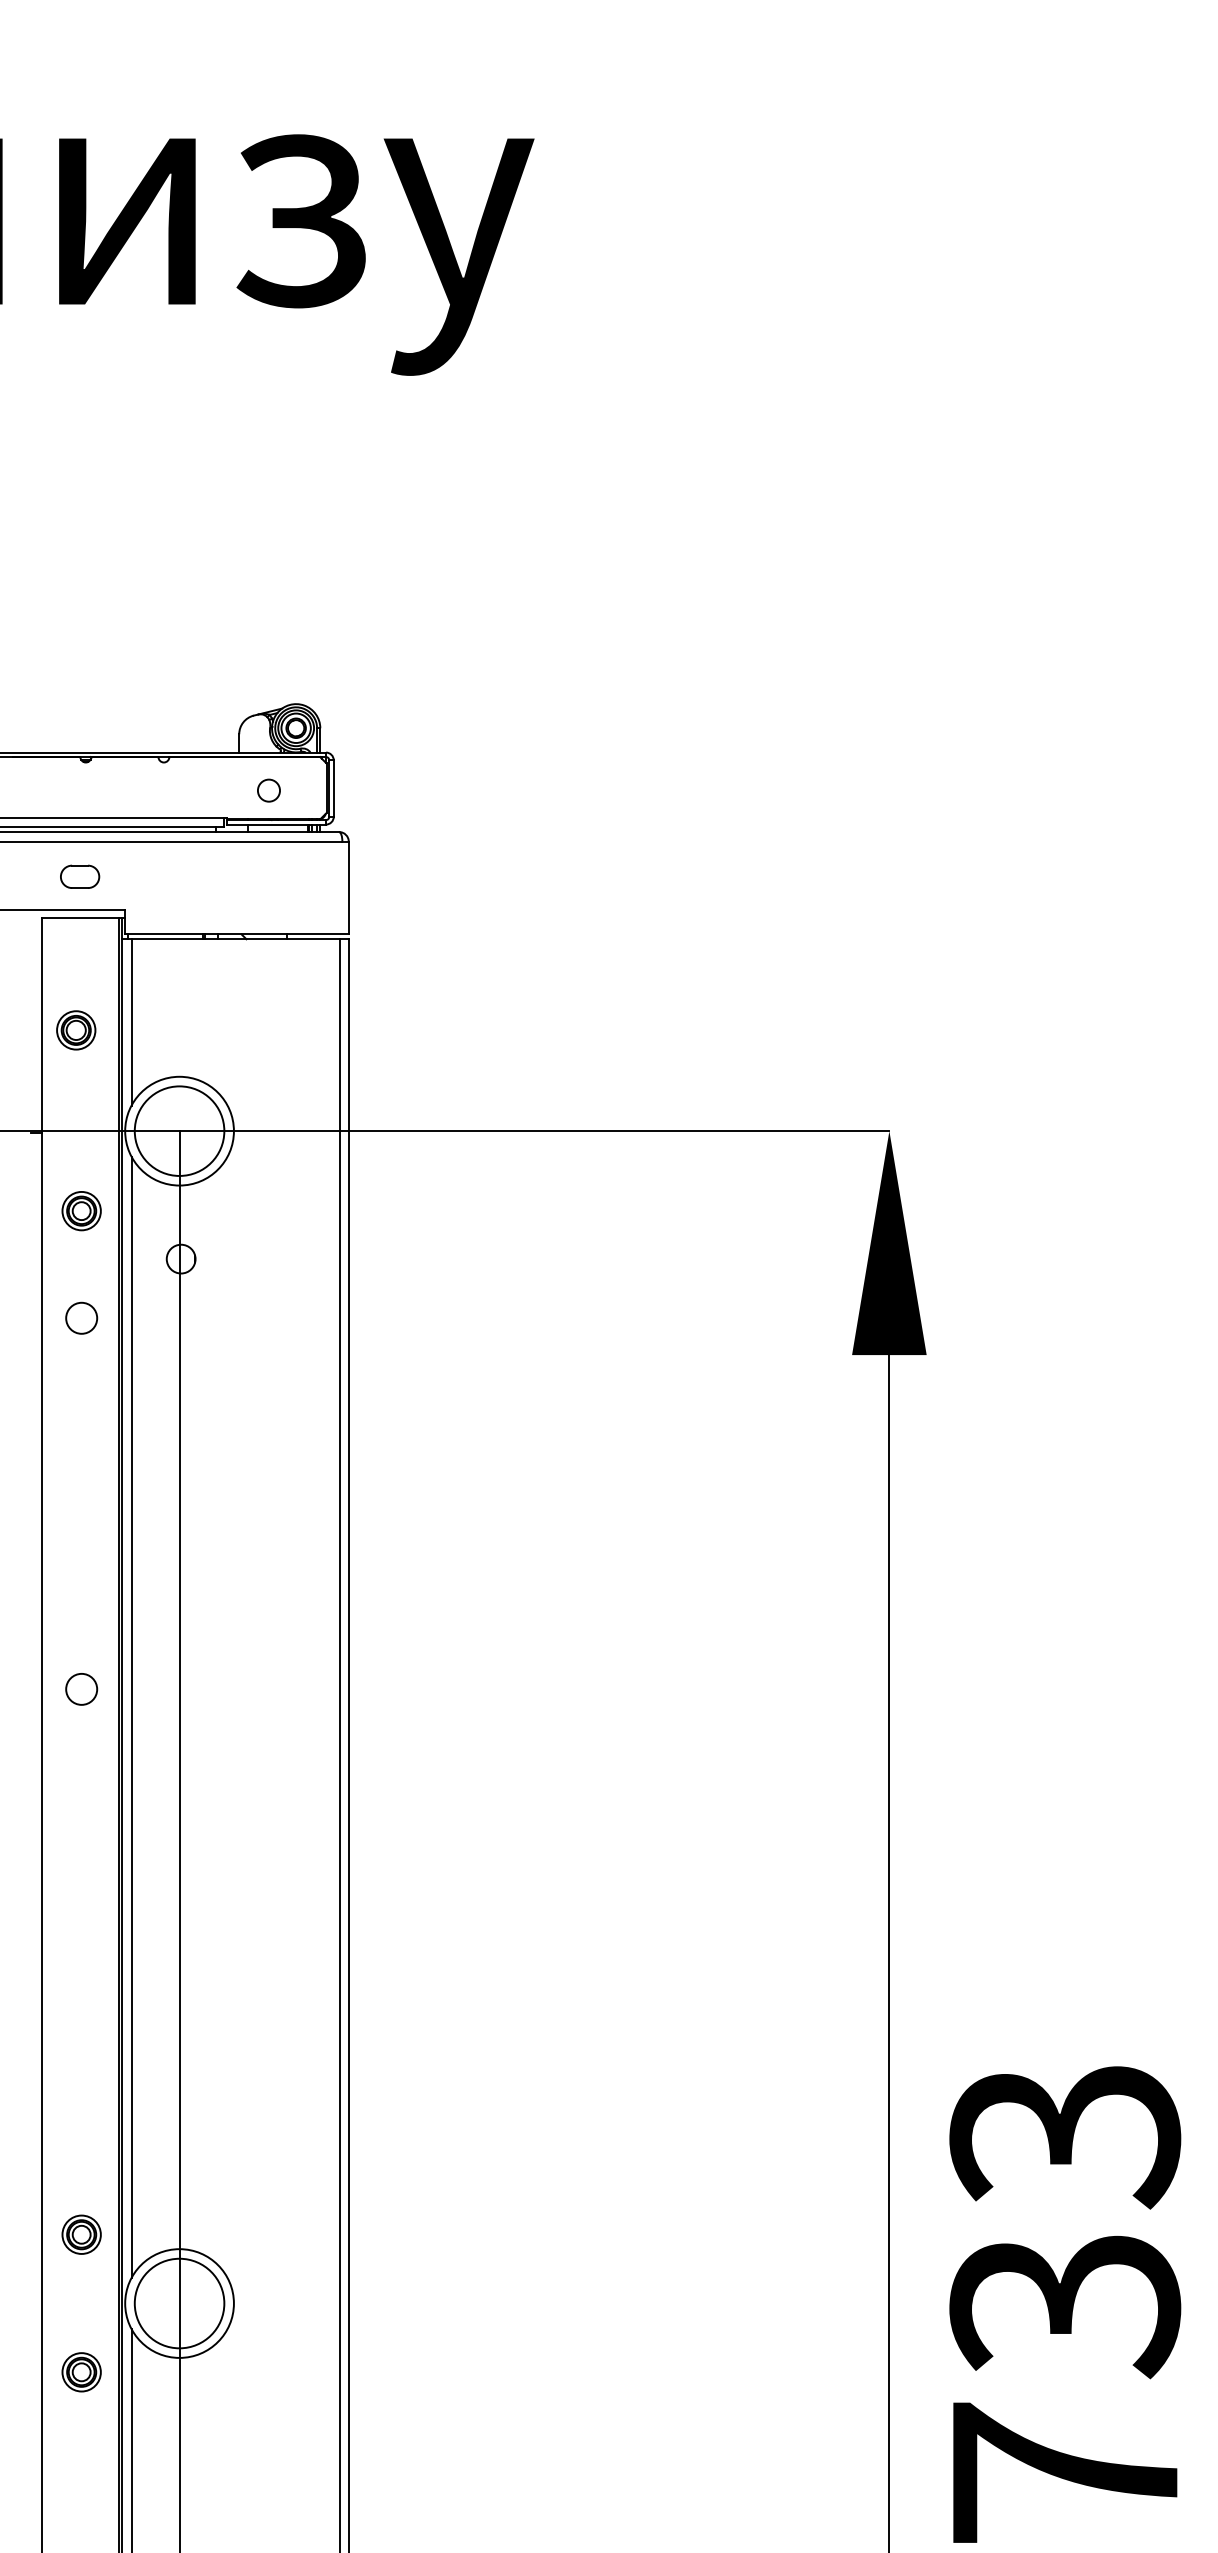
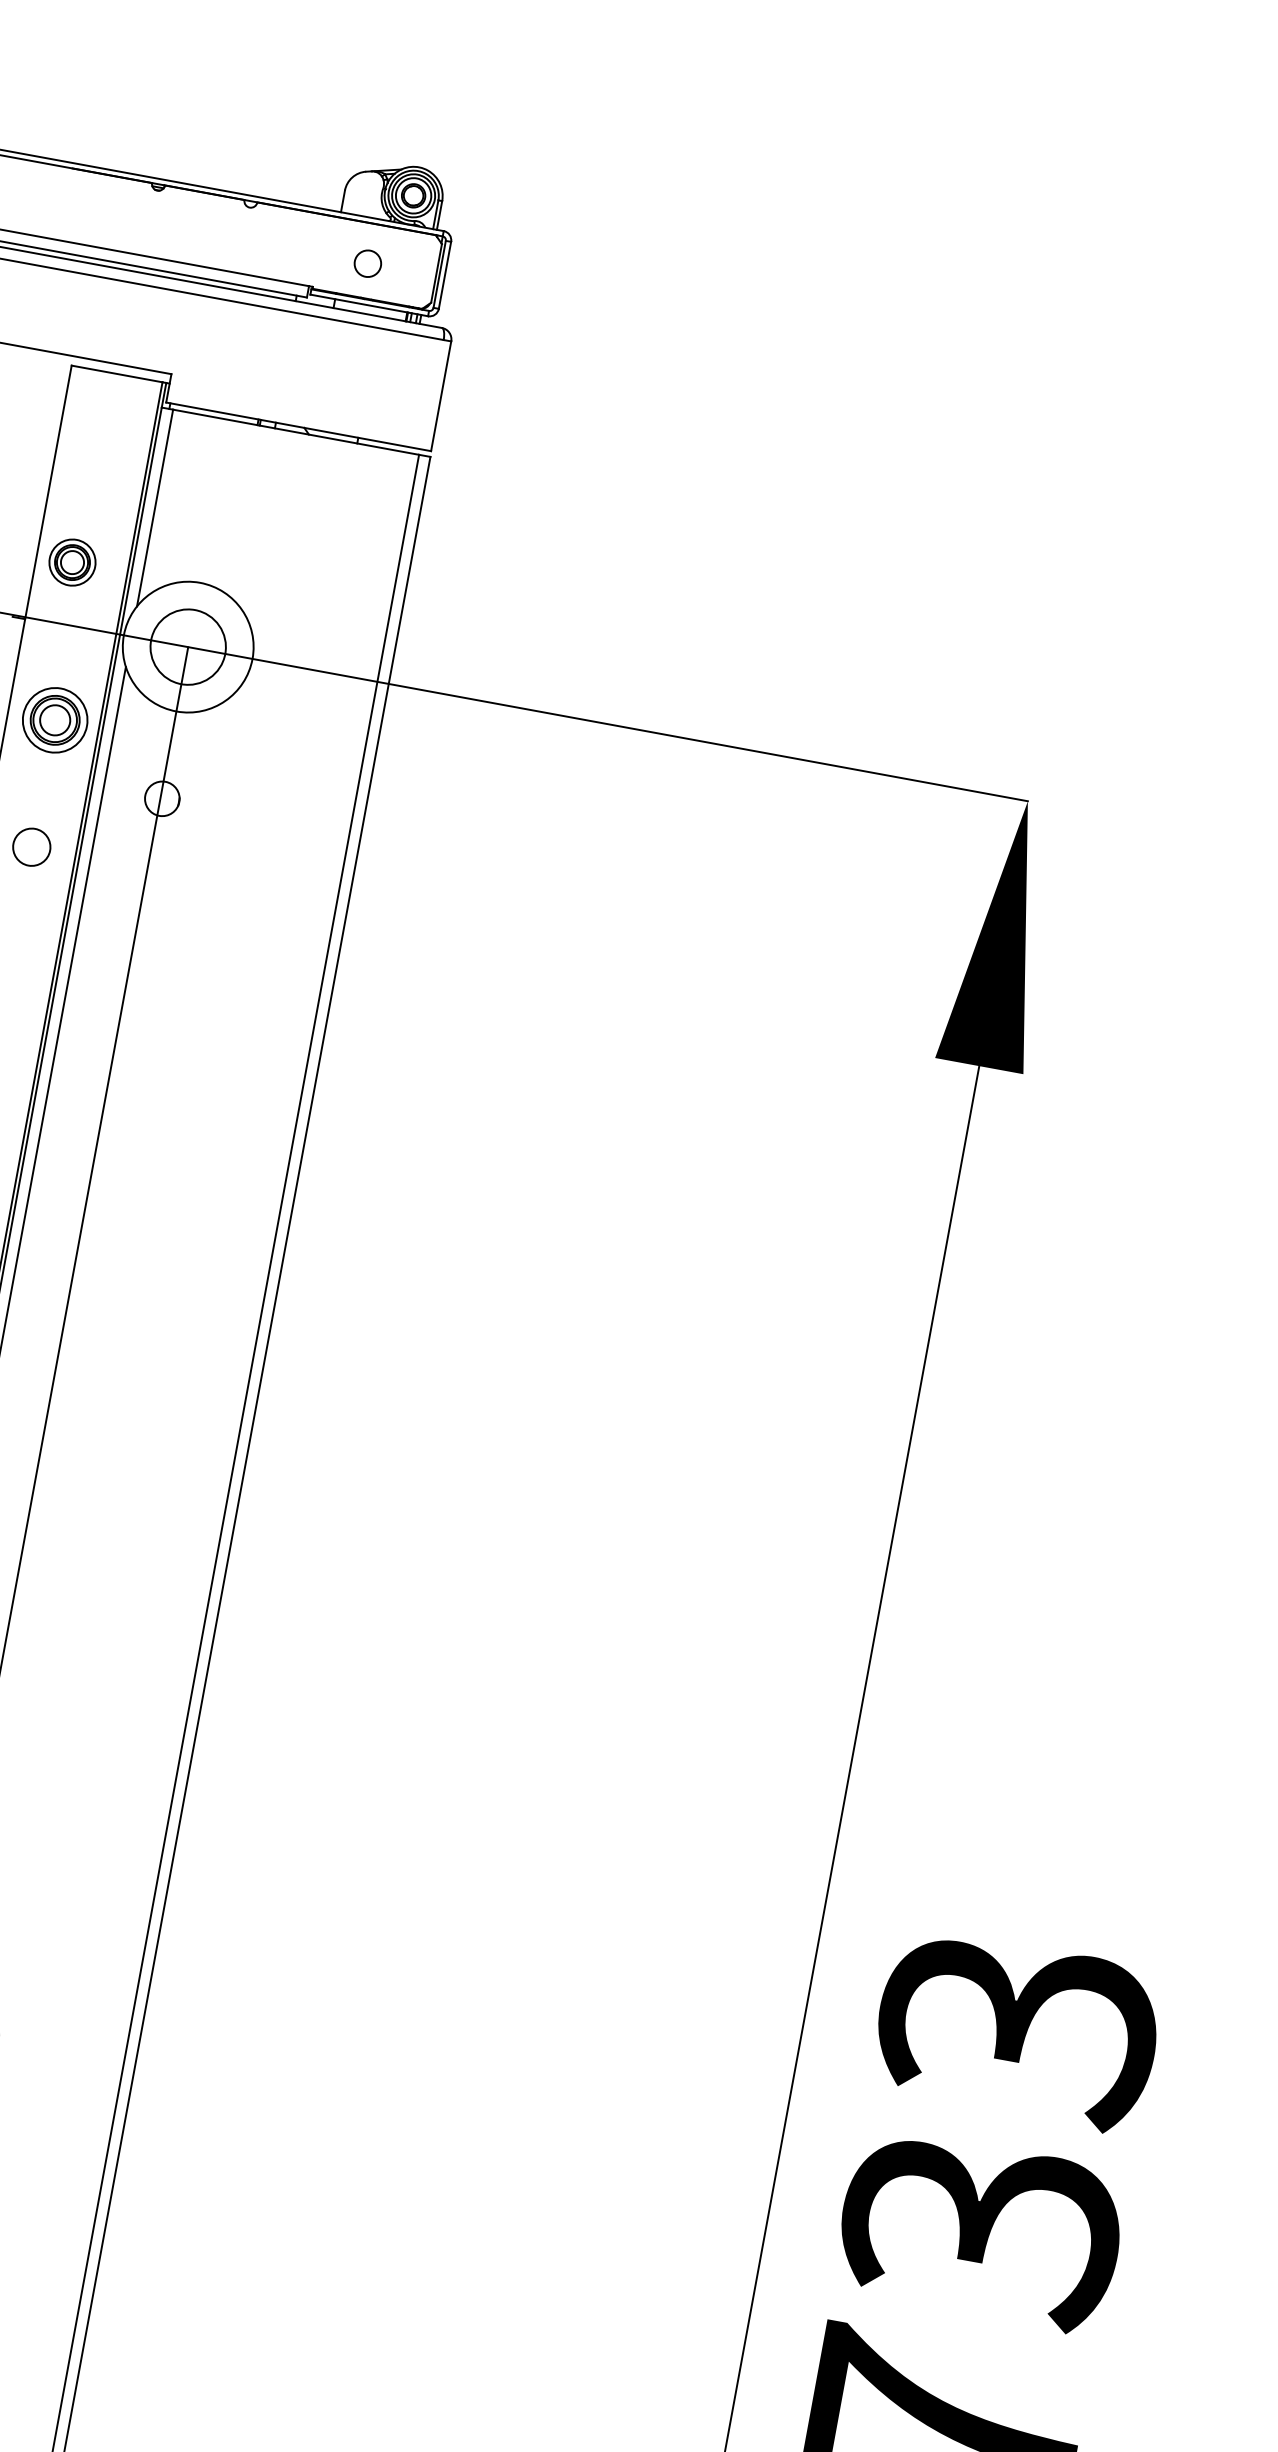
part: (80, 876) -> (126, 324), removed
part: (76, 1030) -> (72, 562), moved
circle: (179, 1130) -> (188, 646), size x0.7
part: (81, 1211) -> (54, 720), size x1.4

